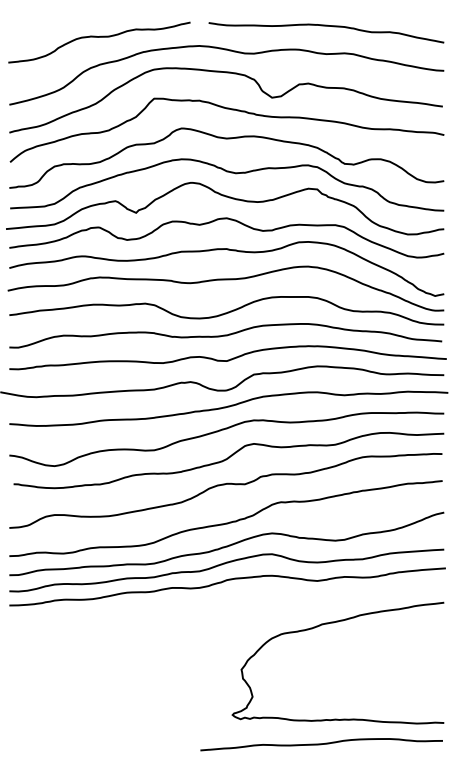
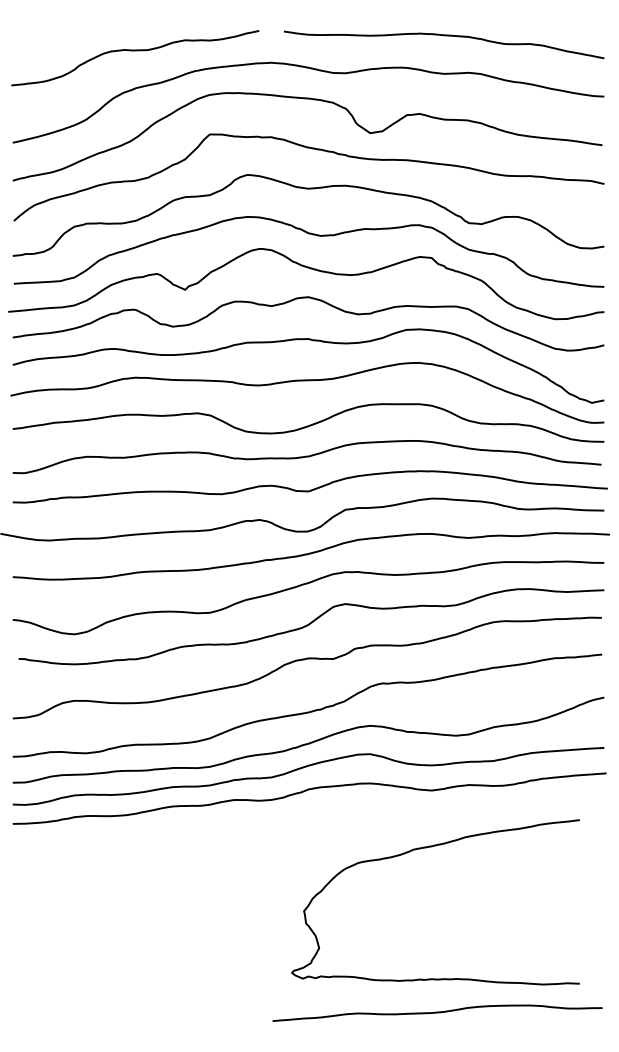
curve: (328, 624) -> (422, 849), moved

